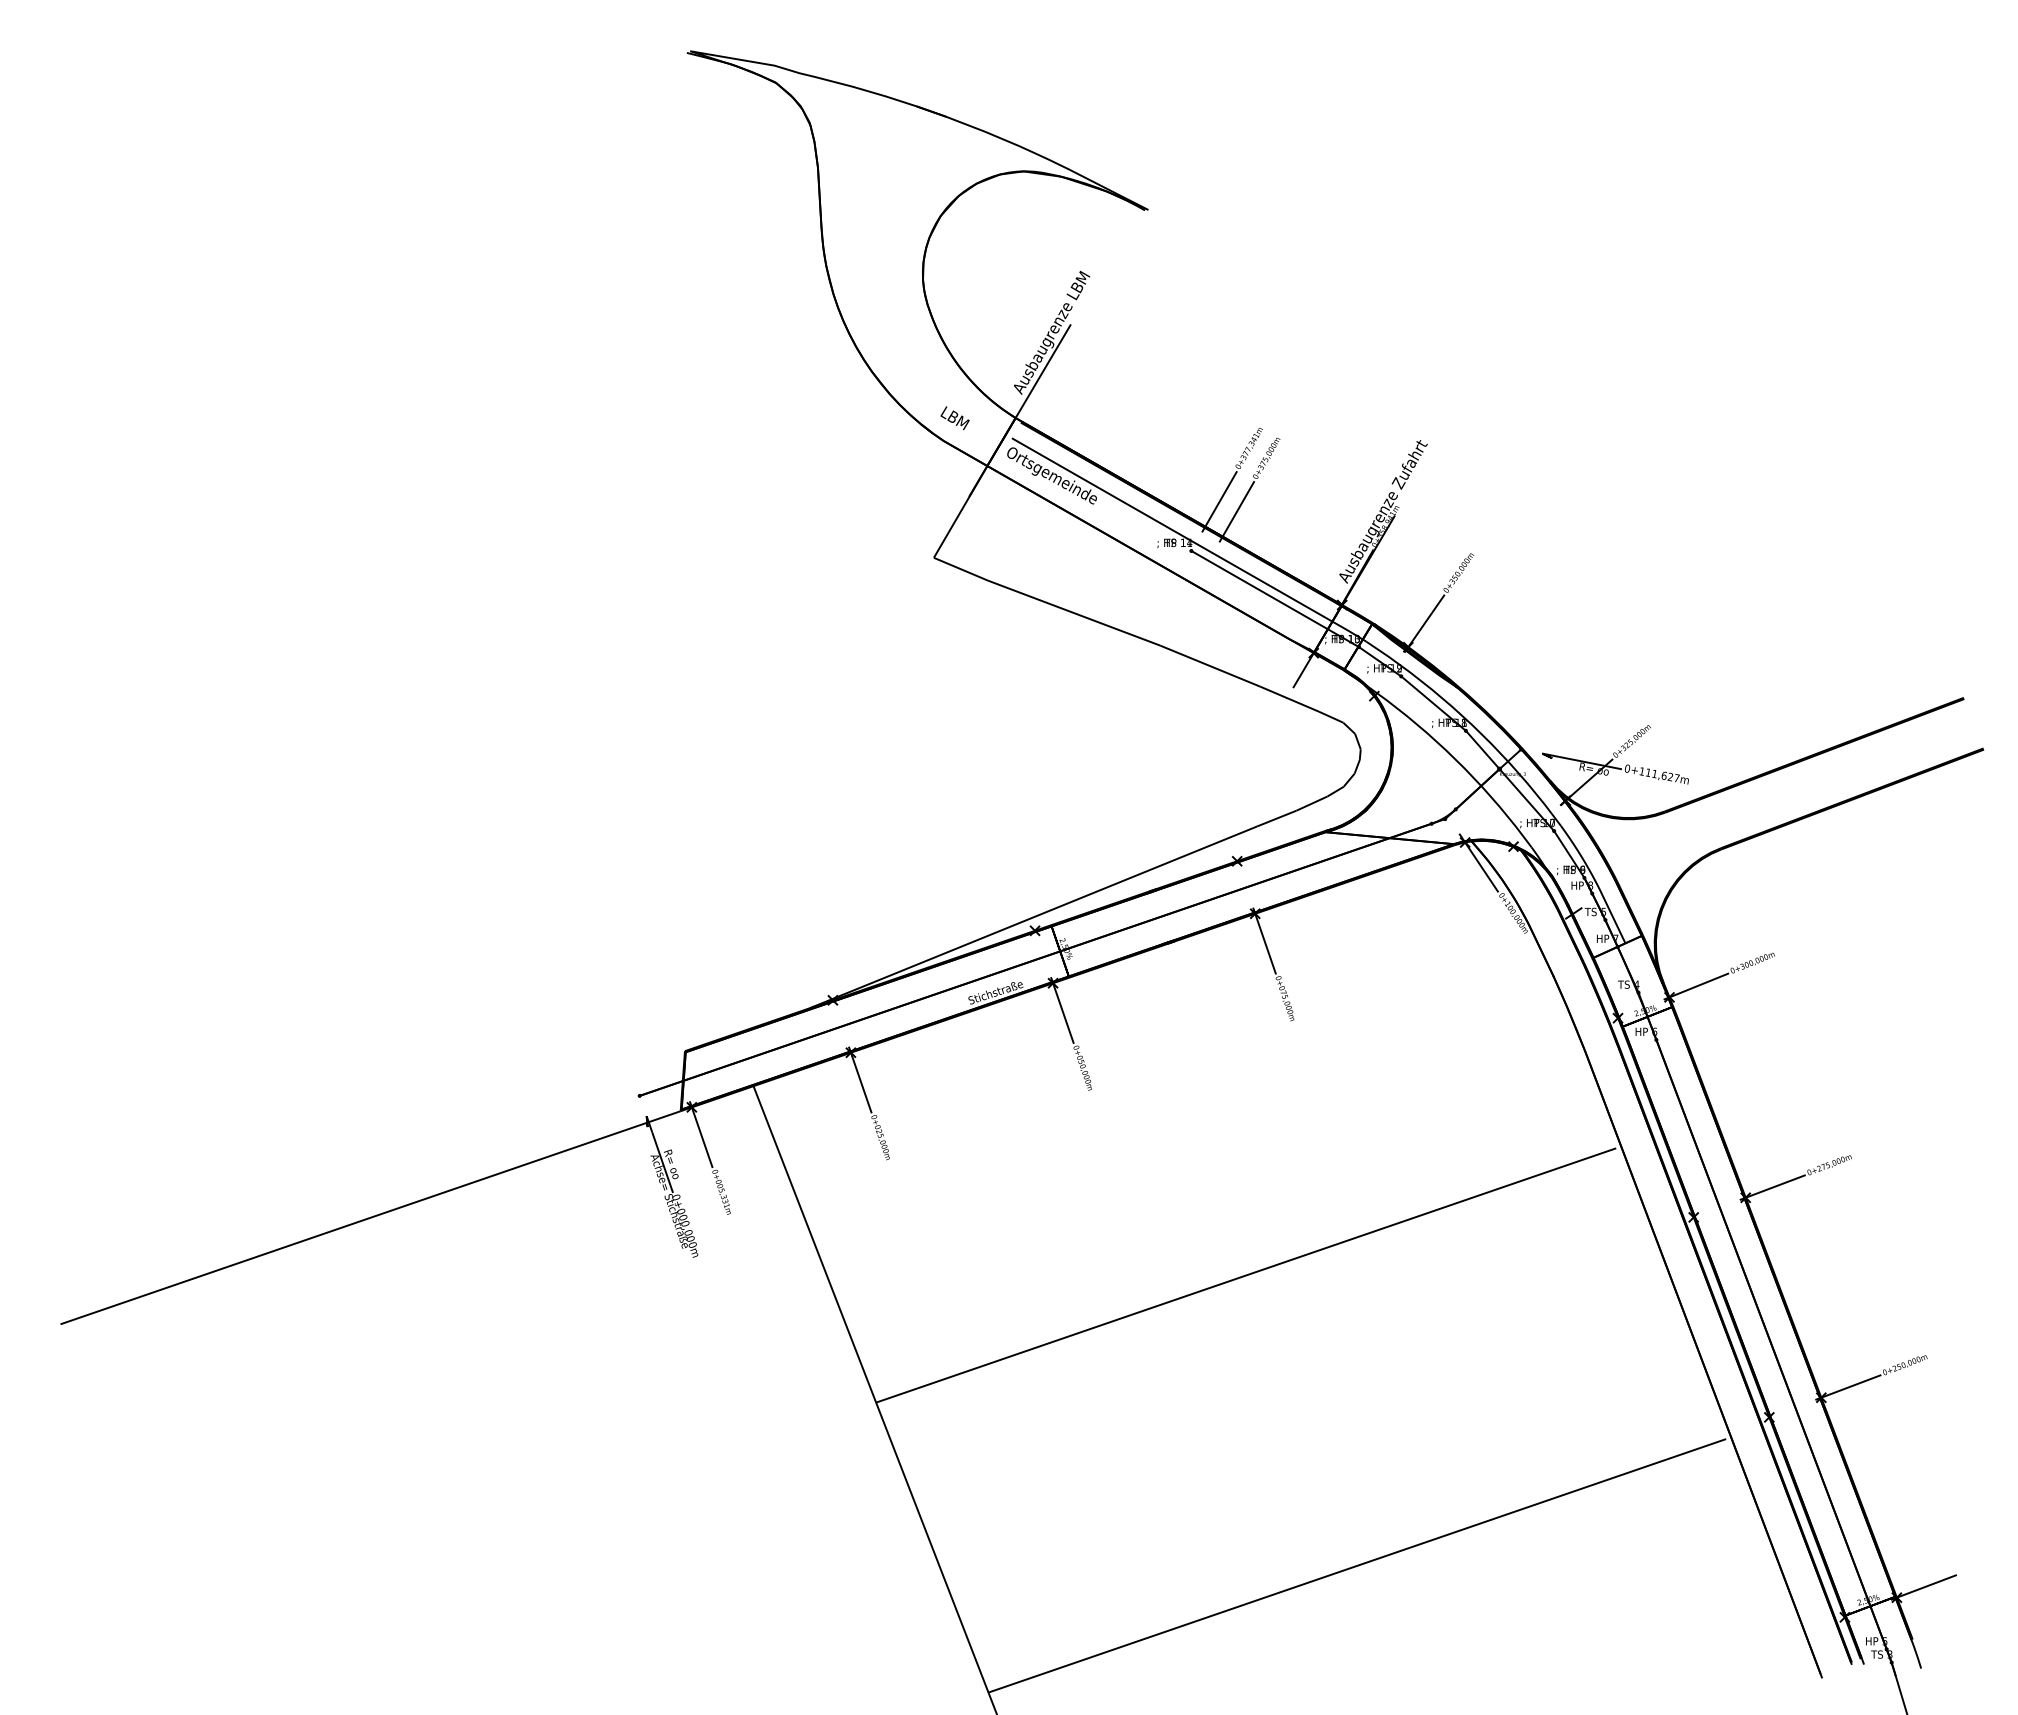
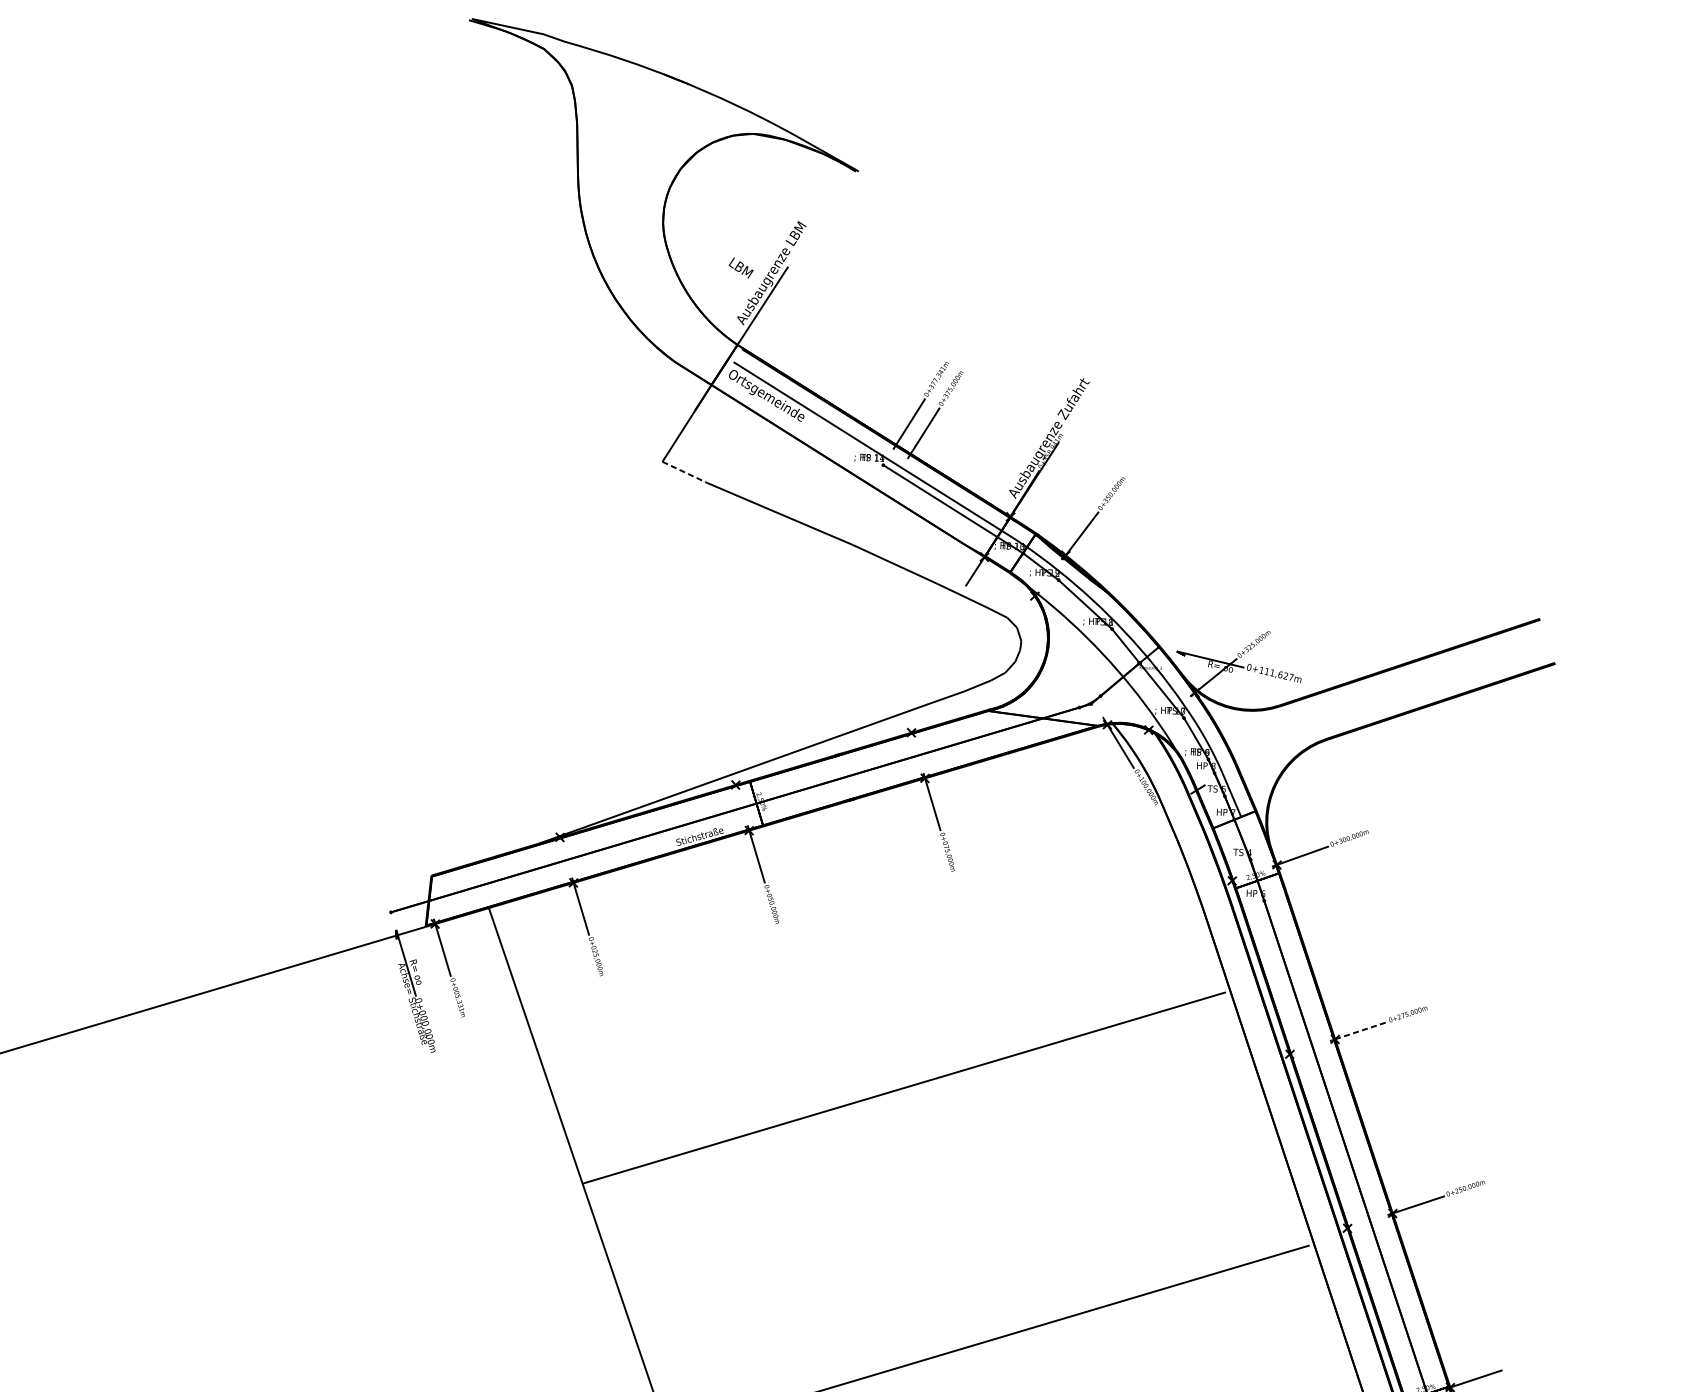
text: (954, 418) -> (740, 268), moved
line: (961, 569) -> (685, 472), solid -> dashed
line: (1776, 1186) -> (1361, 1030), solid -> dashed

